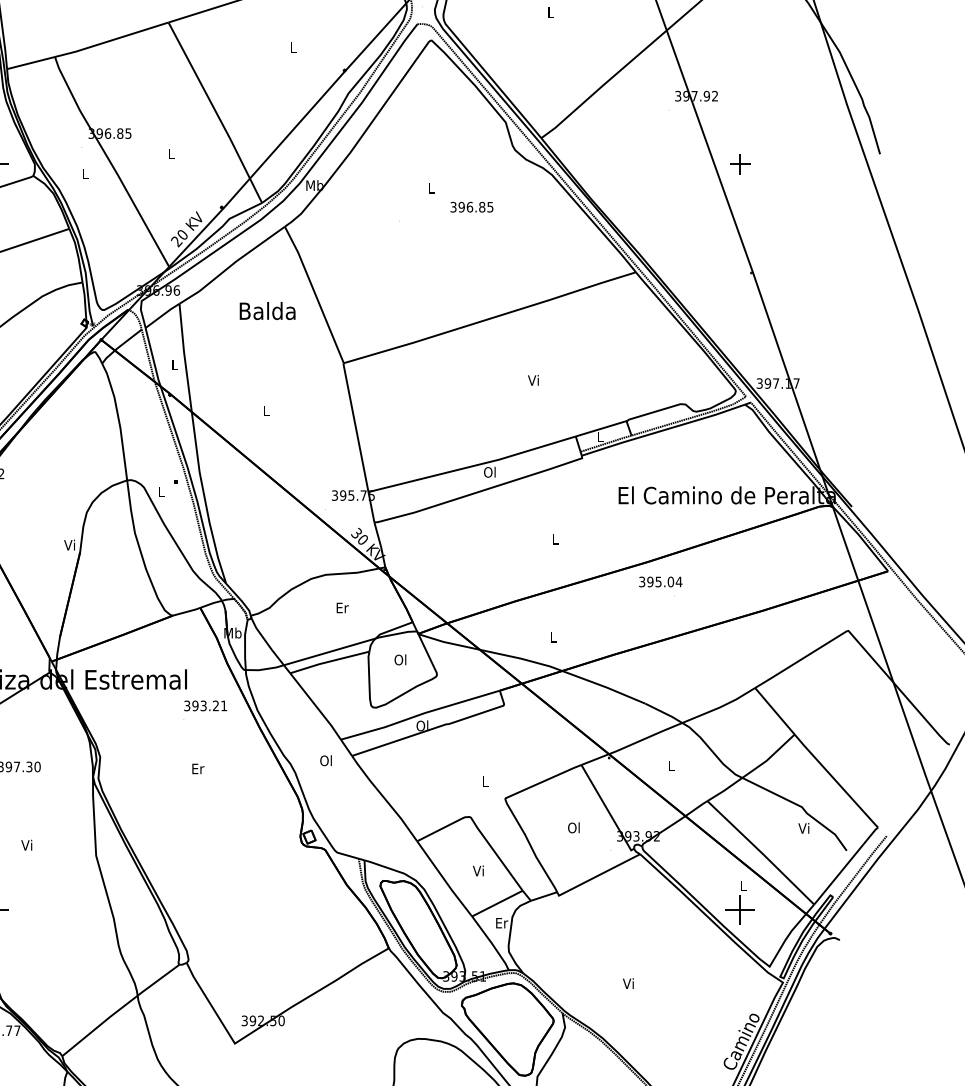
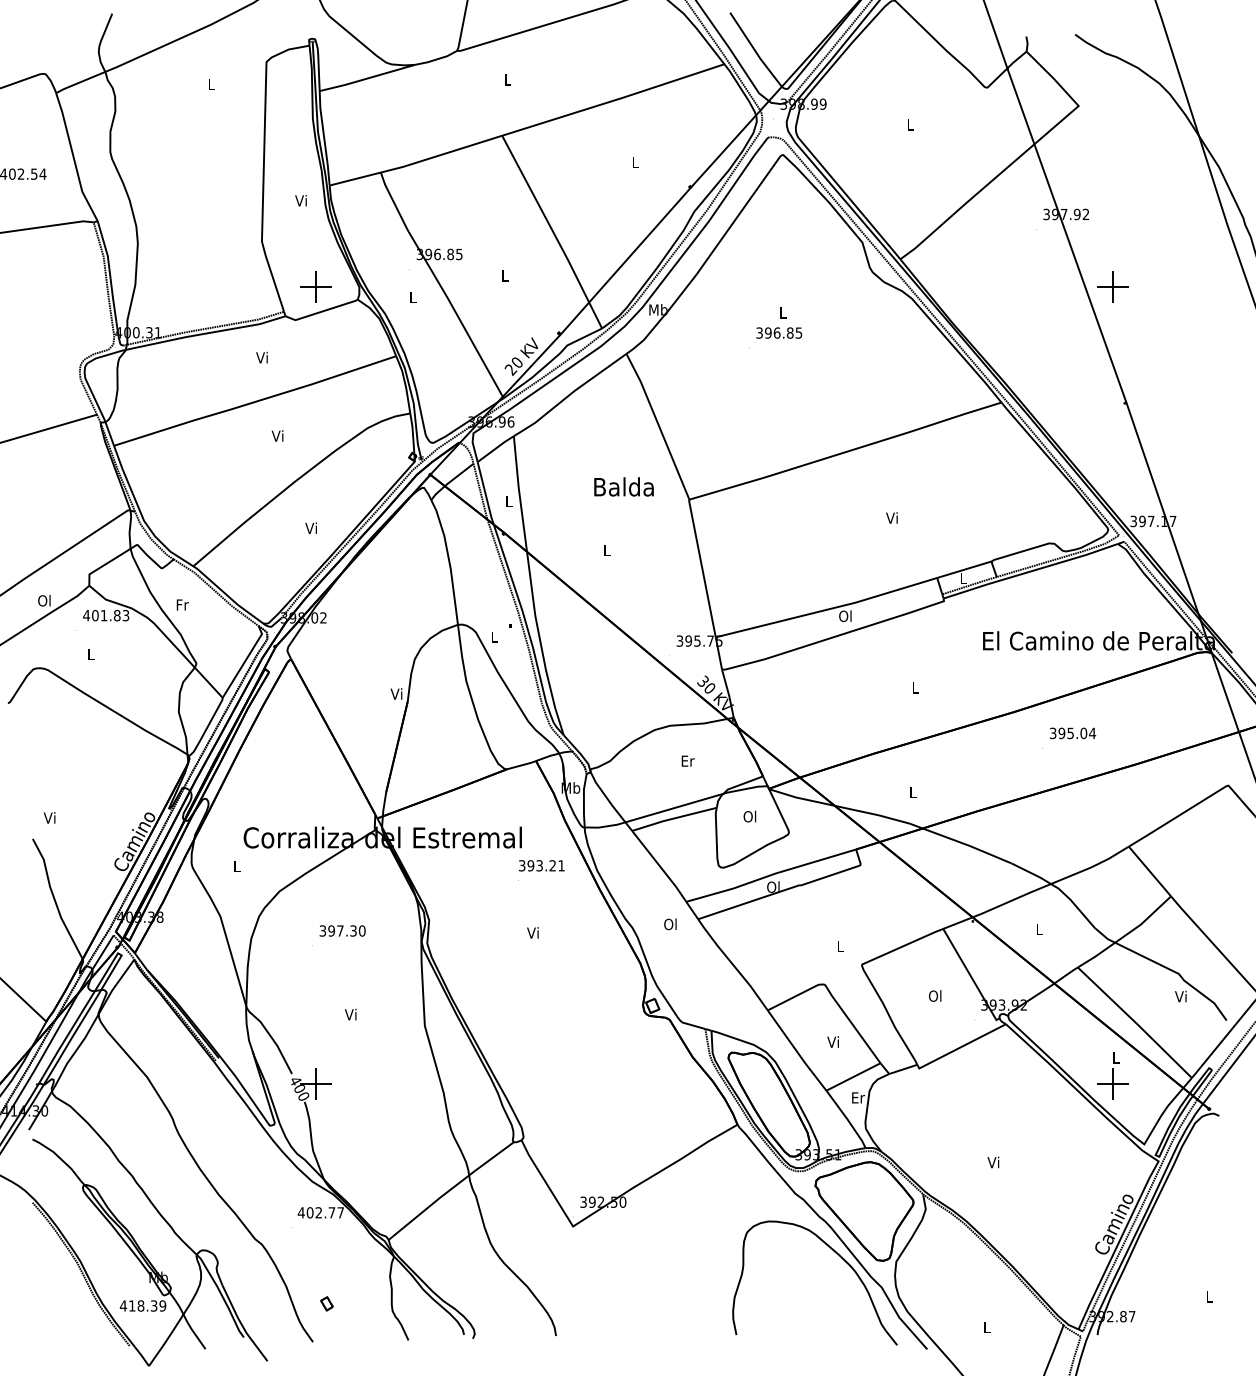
part: (739, 163) -> (1112, 286), size x1.43
text: (472, 206) -> (779, 332), moved
text: (267, 310) -> (623, 486), moved
text: (661, 582) -> (1073, 733), moved
text: (197, 768) -> (533, 932), Er -> Vi

